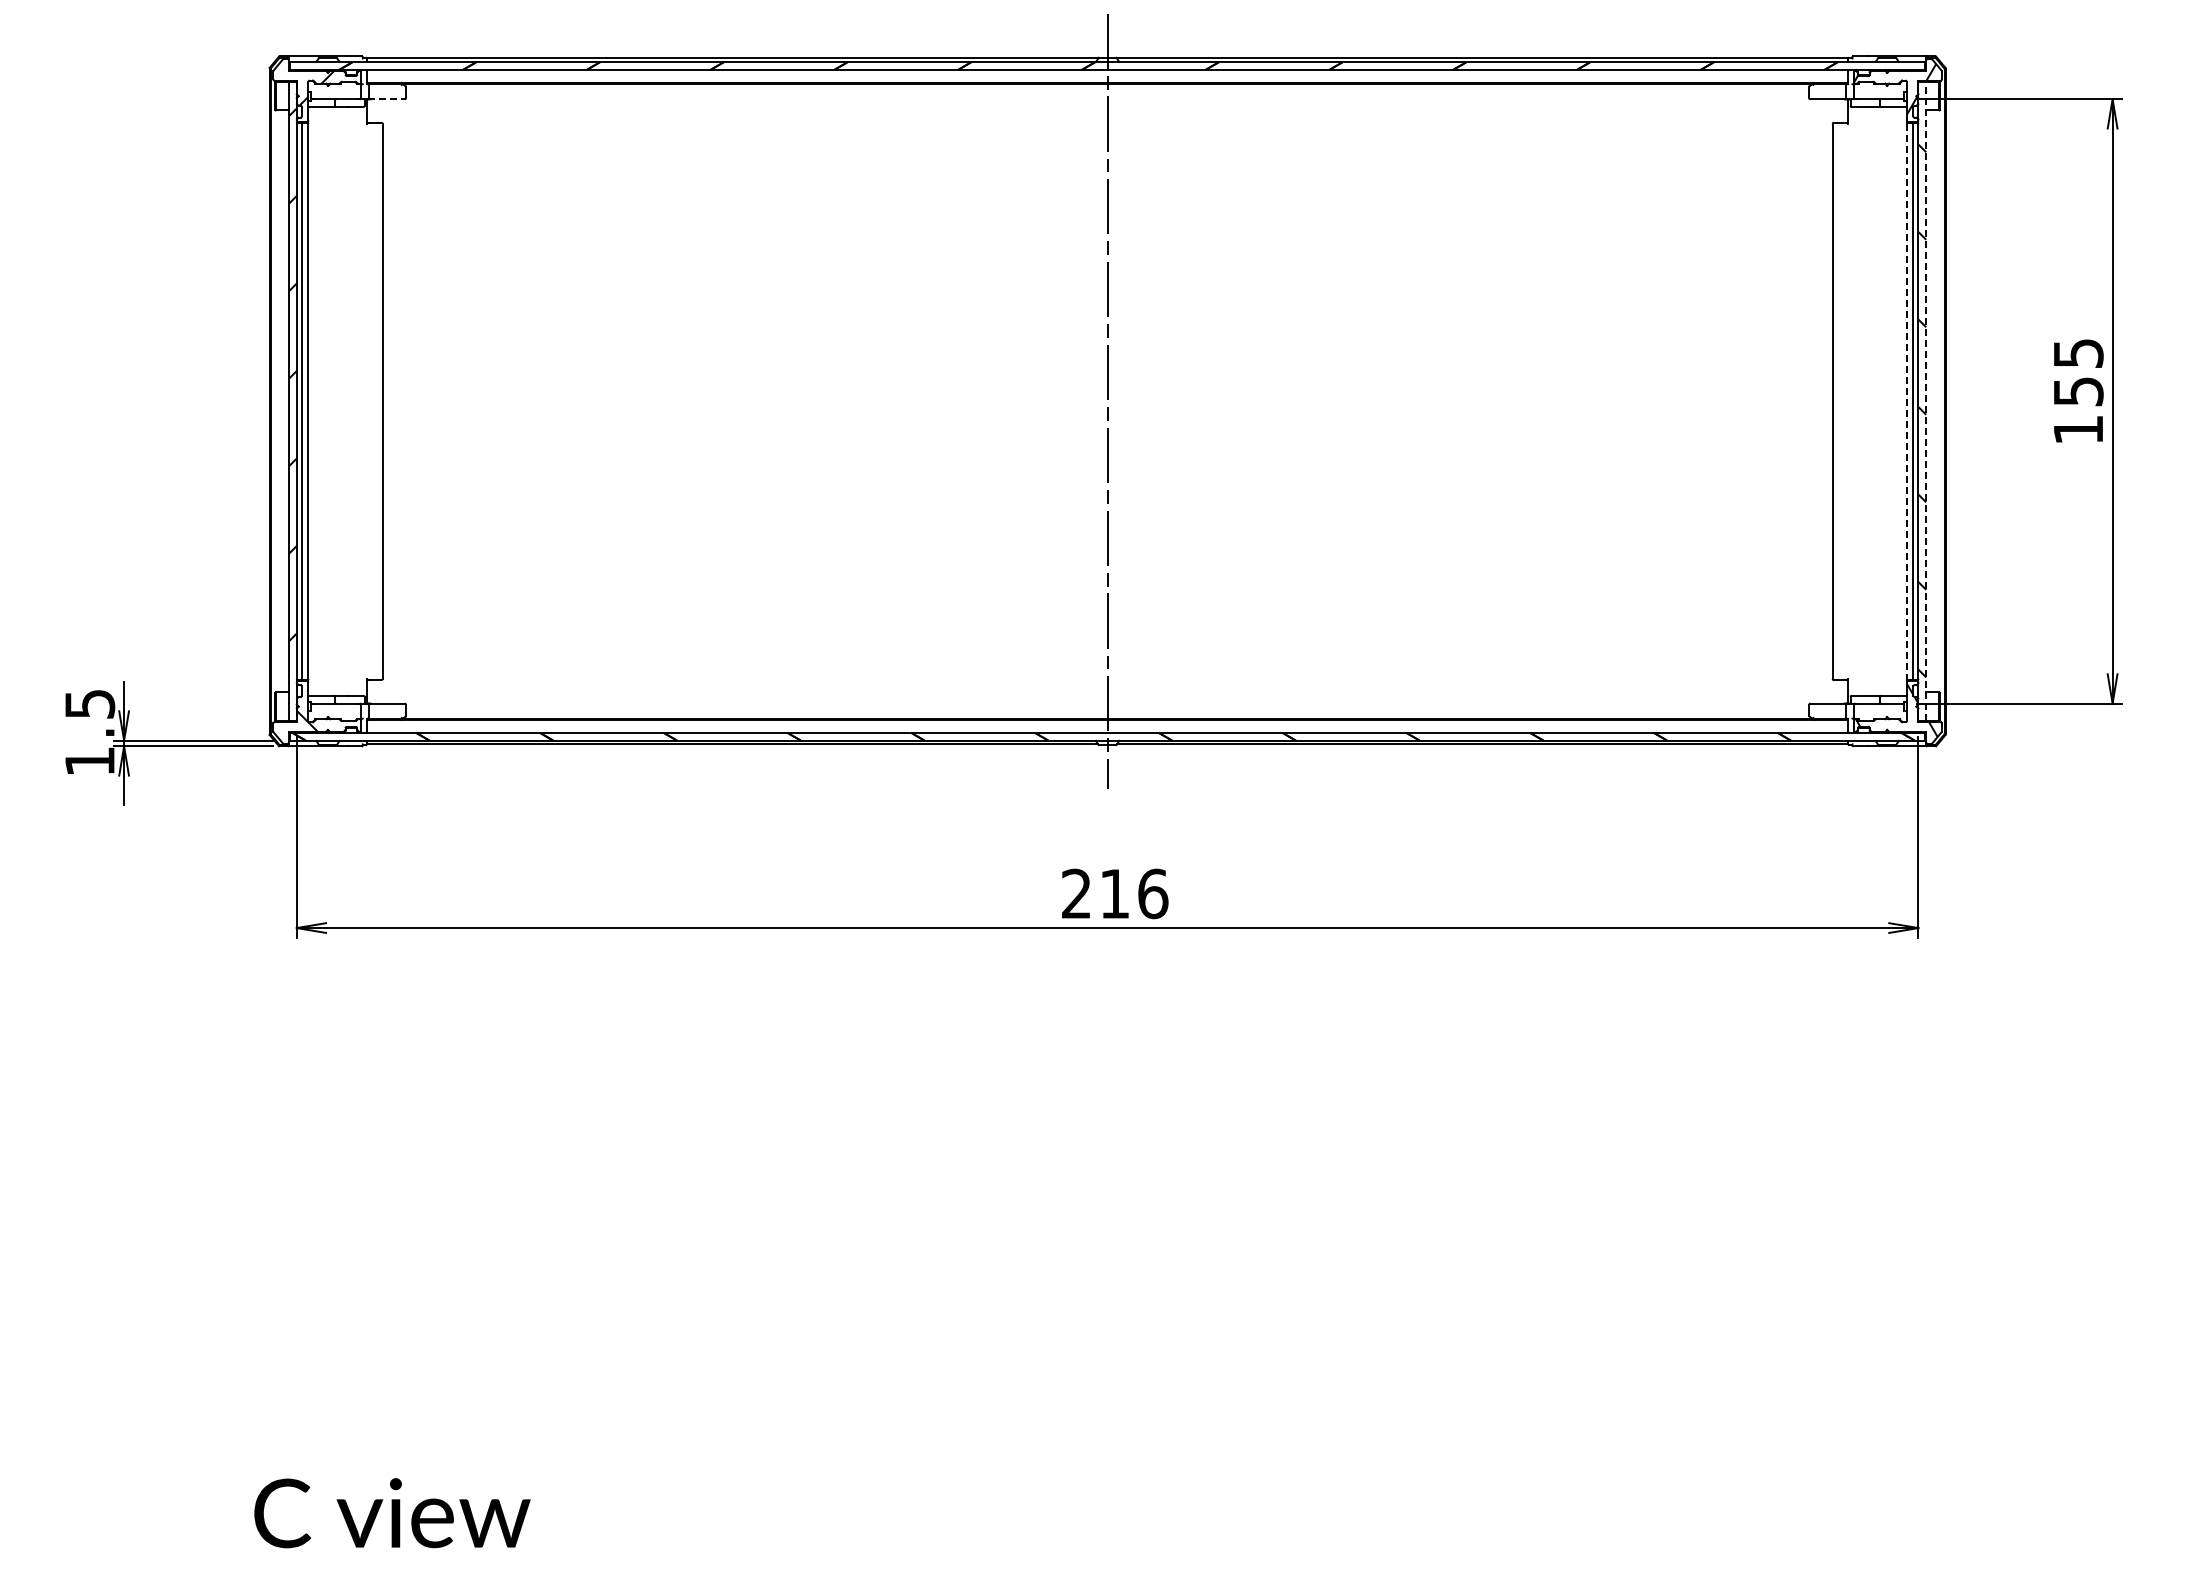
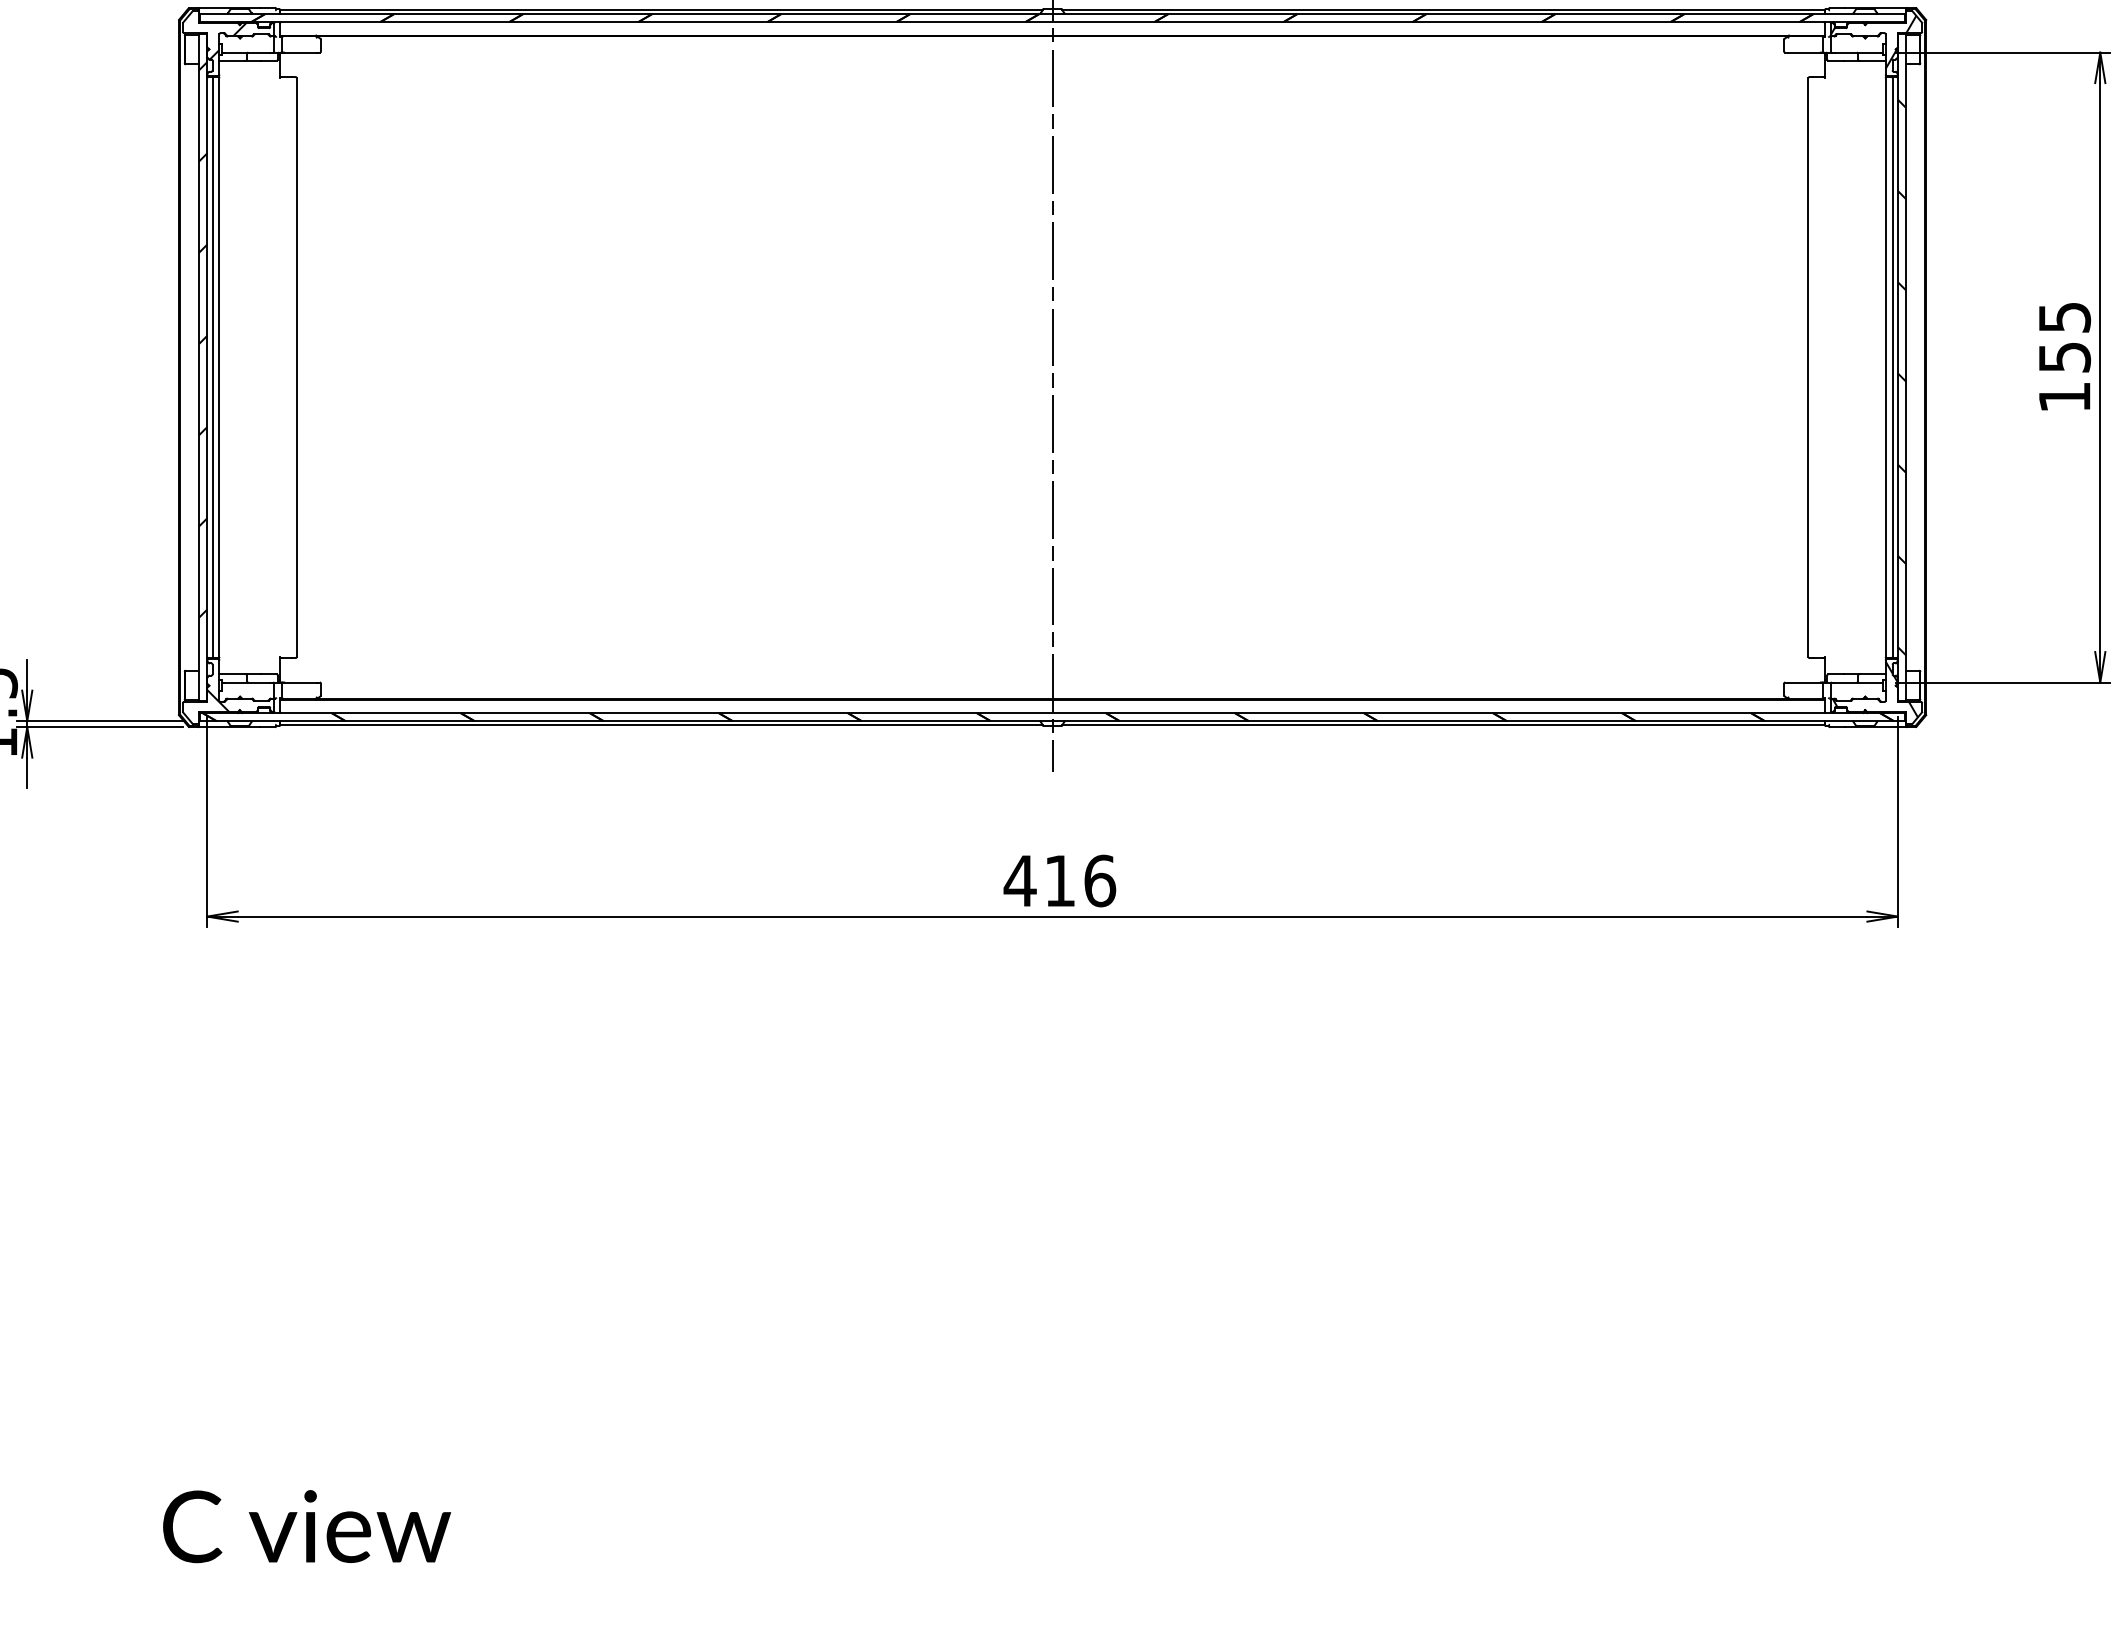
line: (385, 99) -> (299, 52), dashed -> solid
line: (1906, 401) -> (1885, 367), dashed -> solid
line: (1926, 401) -> (1906, 367), dashed -> solid
text: (1076, 893) -> (1020, 880), 216 -> 416

